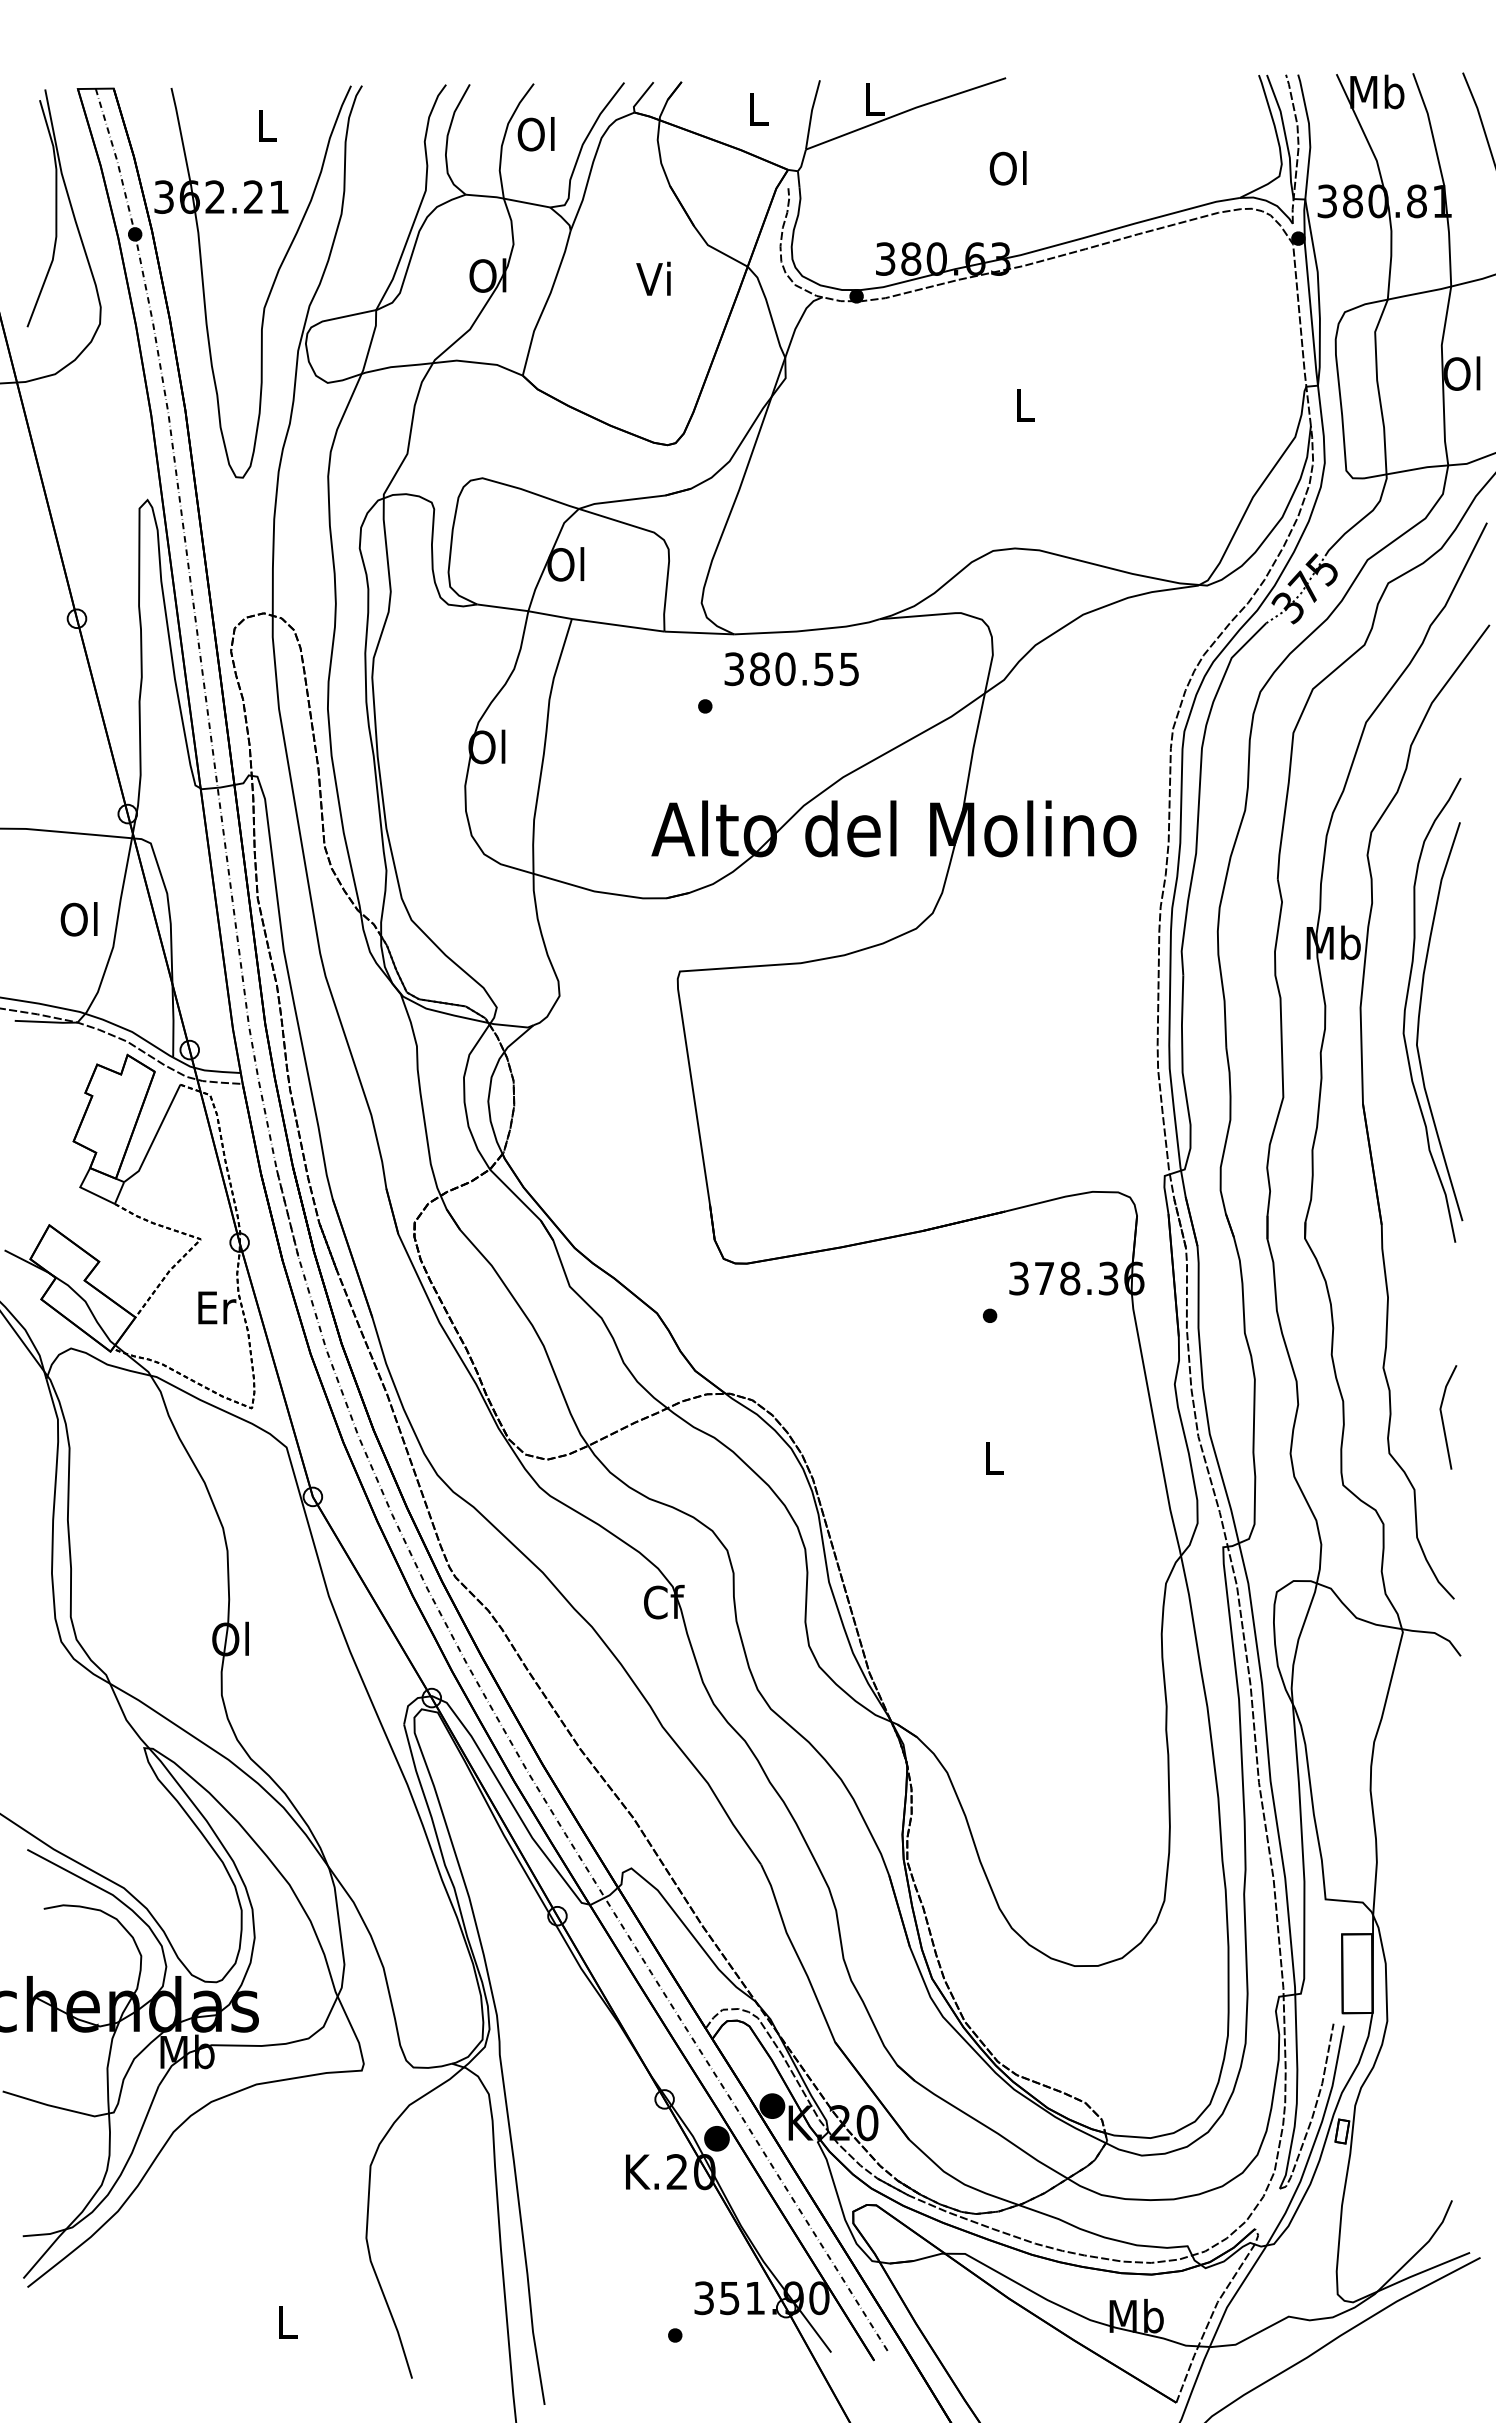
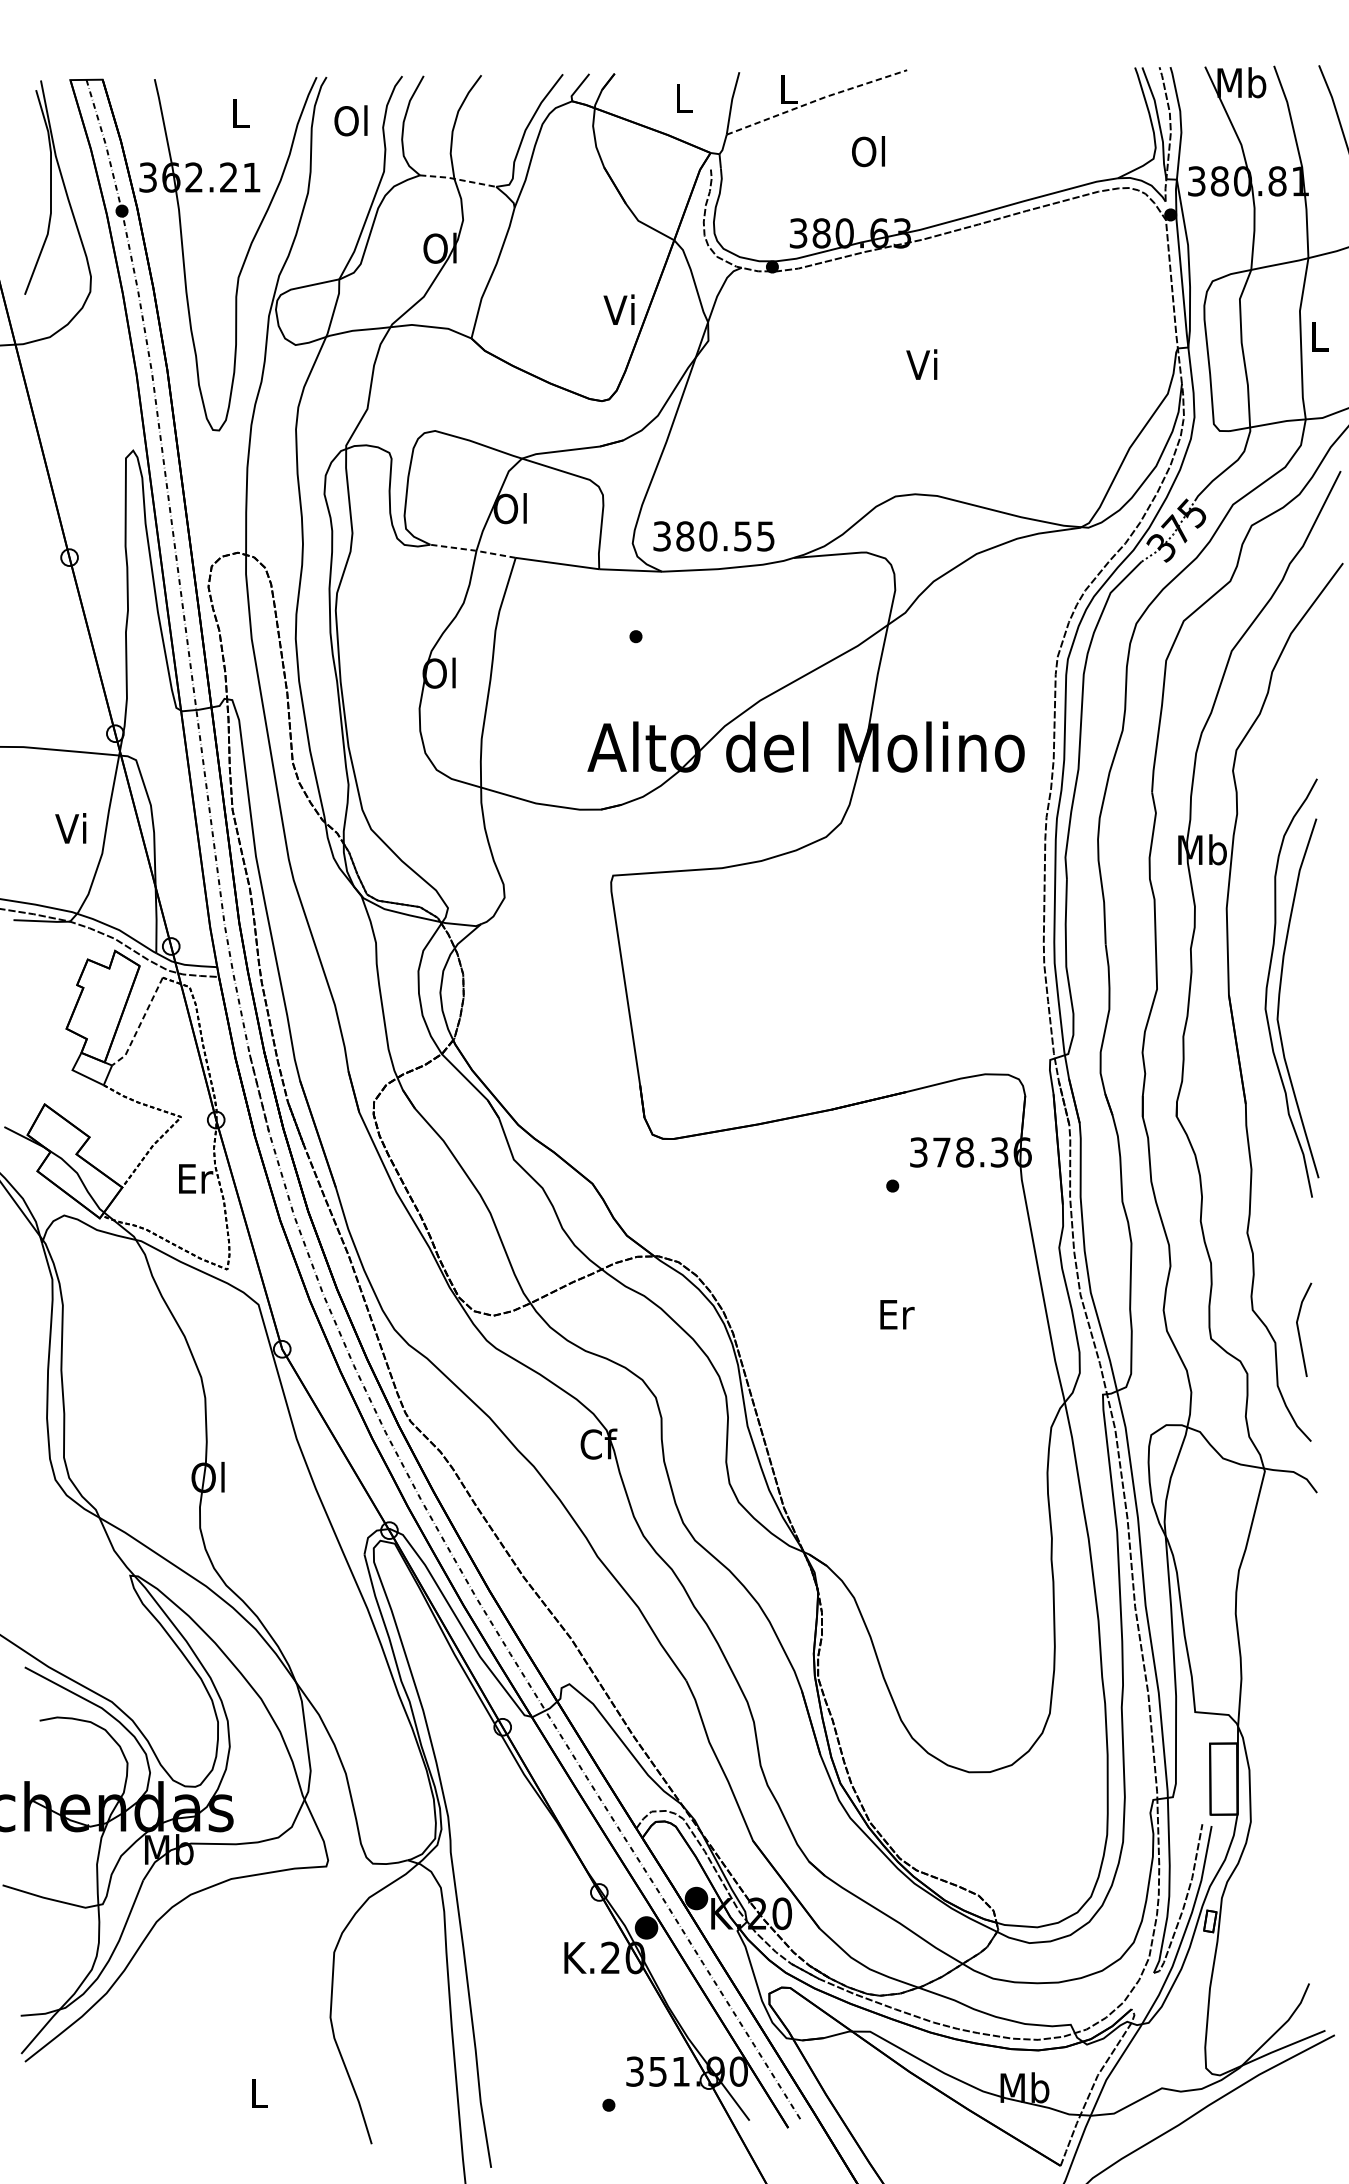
line: (906, 111) -> (817, 100), solid -> dashed
text: (535, 134) -> (350, 121), moved
text: (1007, 168) -> (867, 151), moved
line: (507, 199) -> (457, 179), solid -> dashed
text: (653, 278) -> (619, 309), moved
text: (1461, 373) -> (1317, 336), Ol -> L
text: (1022, 404) -> (921, 364), L -> Vi
line: (525, 610) -> (473, 550), solid -> dashed
text: (791, 669) -> (713, 536), moved
text: (78, 919) -> (70, 828), Ol -> Vi
part: (1421, 1005) -> (1281, 983), moved
line: (155, 1136) -> (140, 1024), solid -> dashed
line: (1443, 1419) -> (1299, 1331), moved
text: (995, 1458) -> (897, 1314), L -> Er

